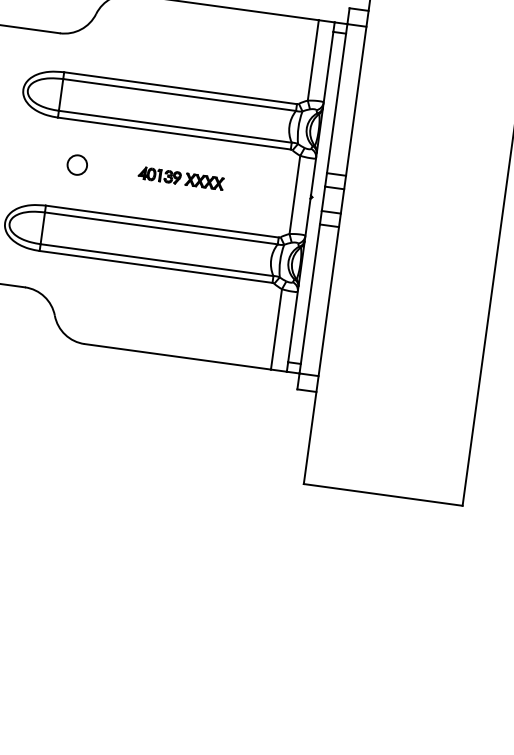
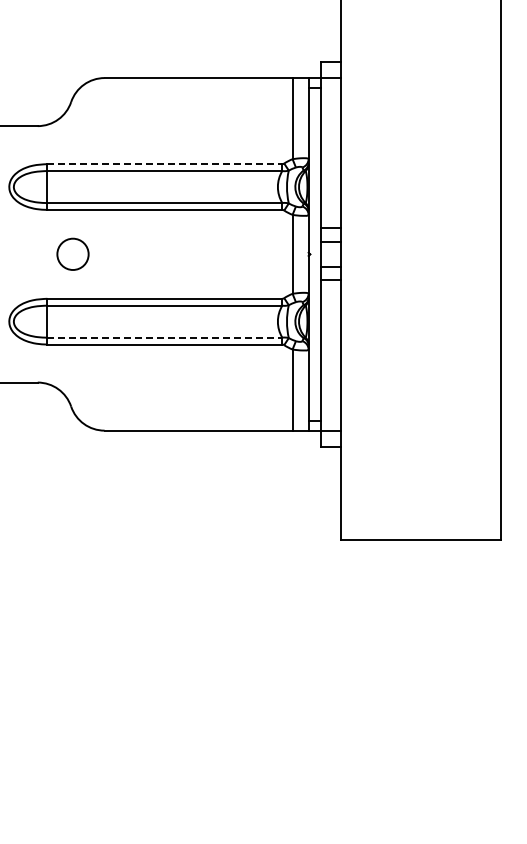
line: (181, 88) -> (165, 164), solid -> dashed
circle: (76, 165) -> (72, 254), size x1.6
part: (180, 178) -> (177, 253), removed
line: (157, 260) -> (165, 337), solid -> dashed

